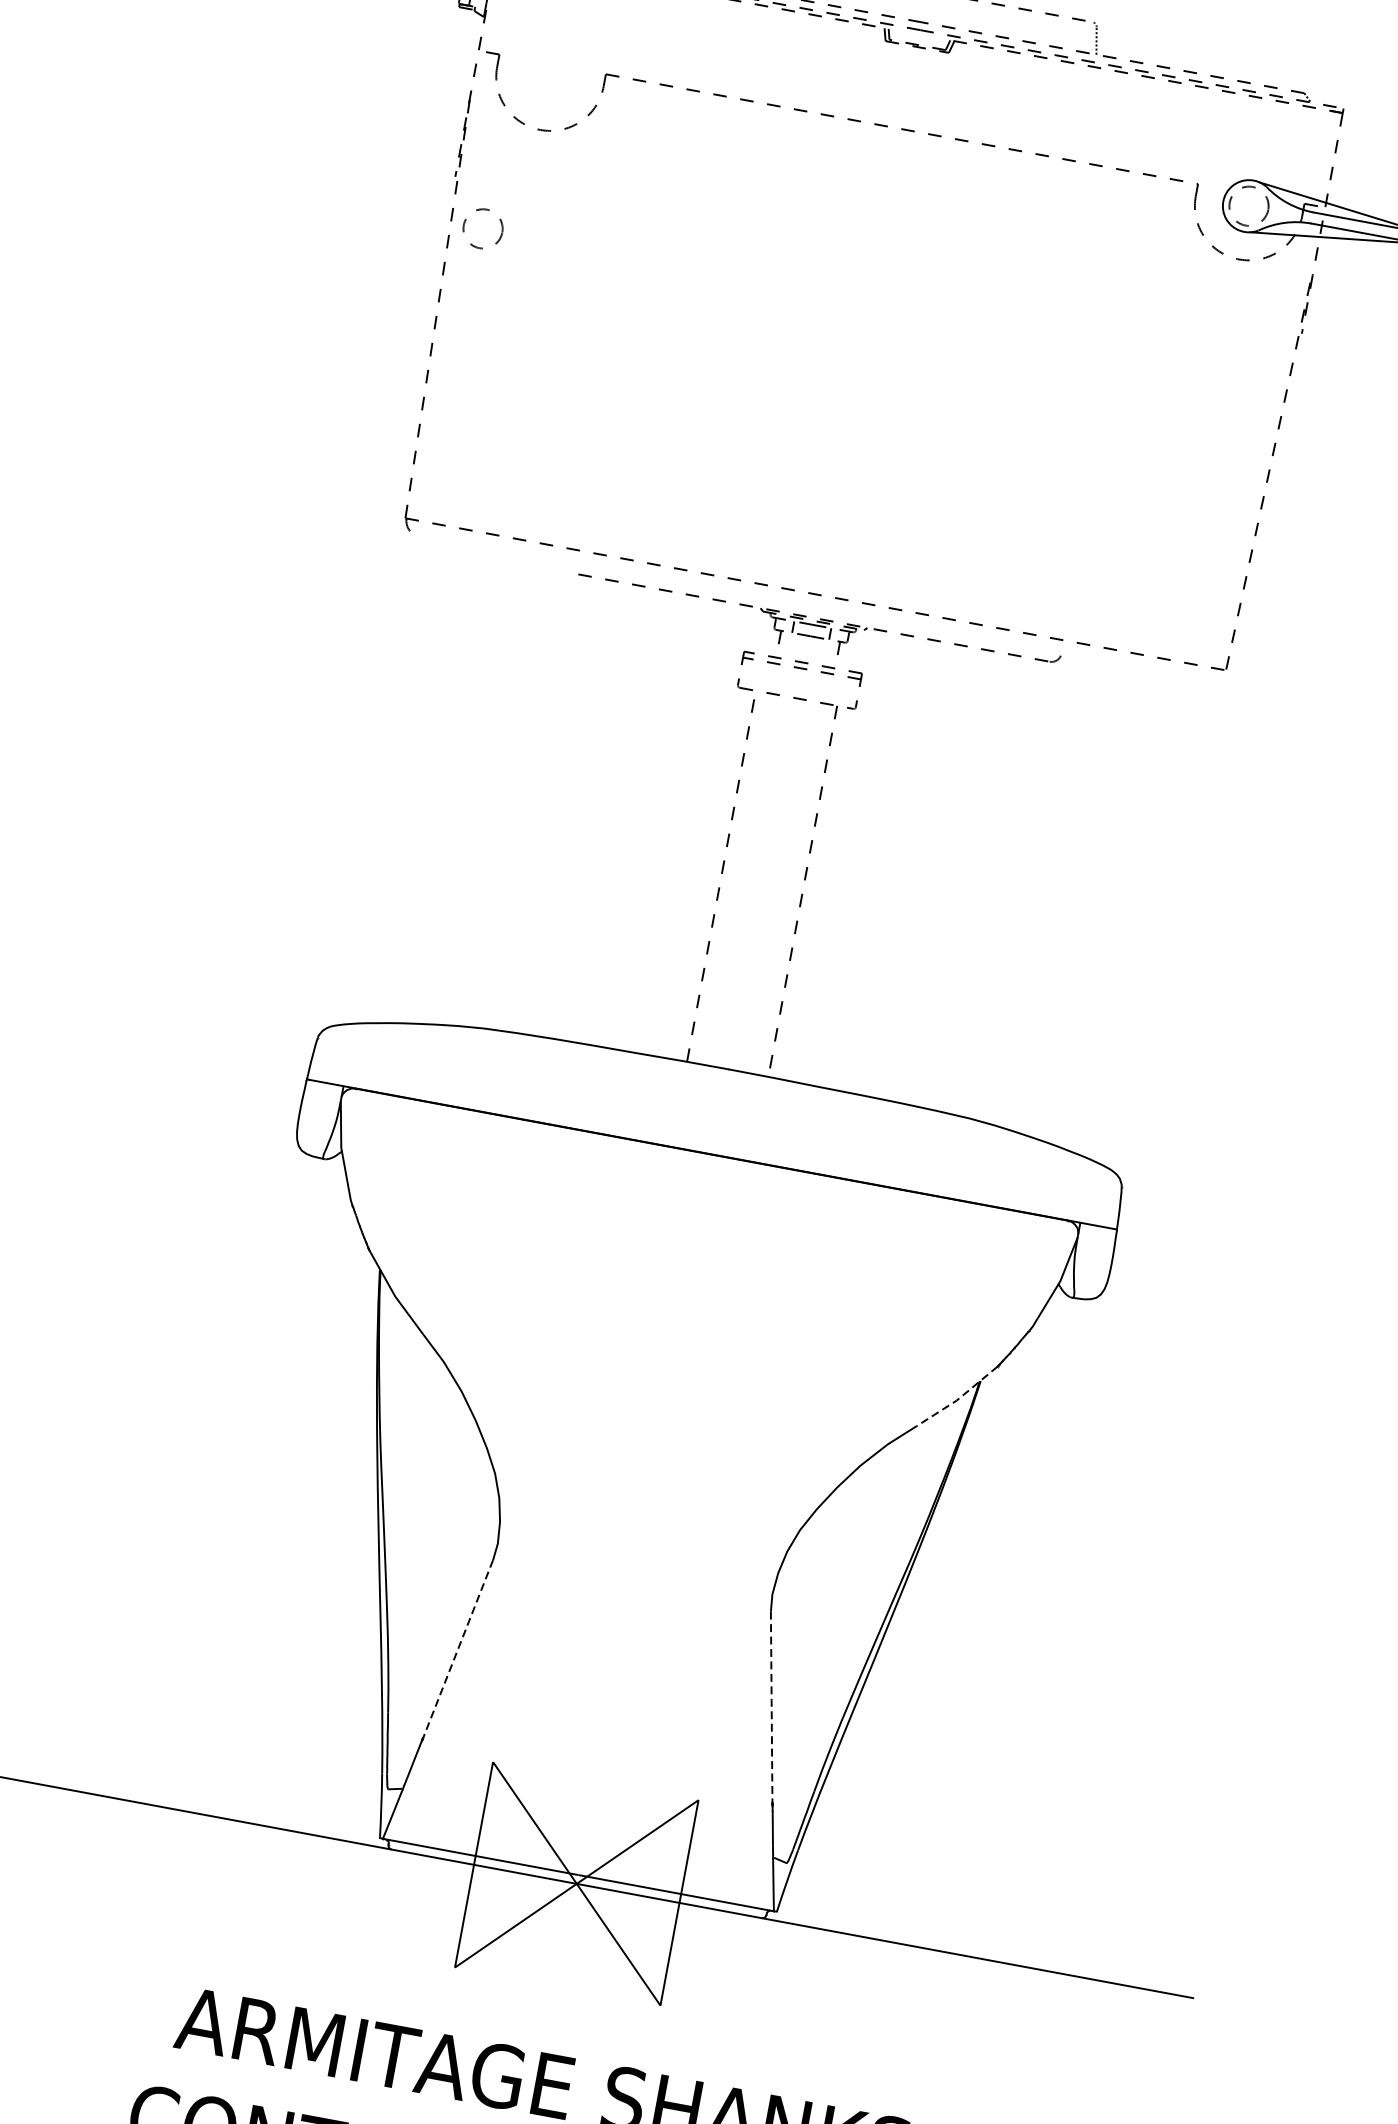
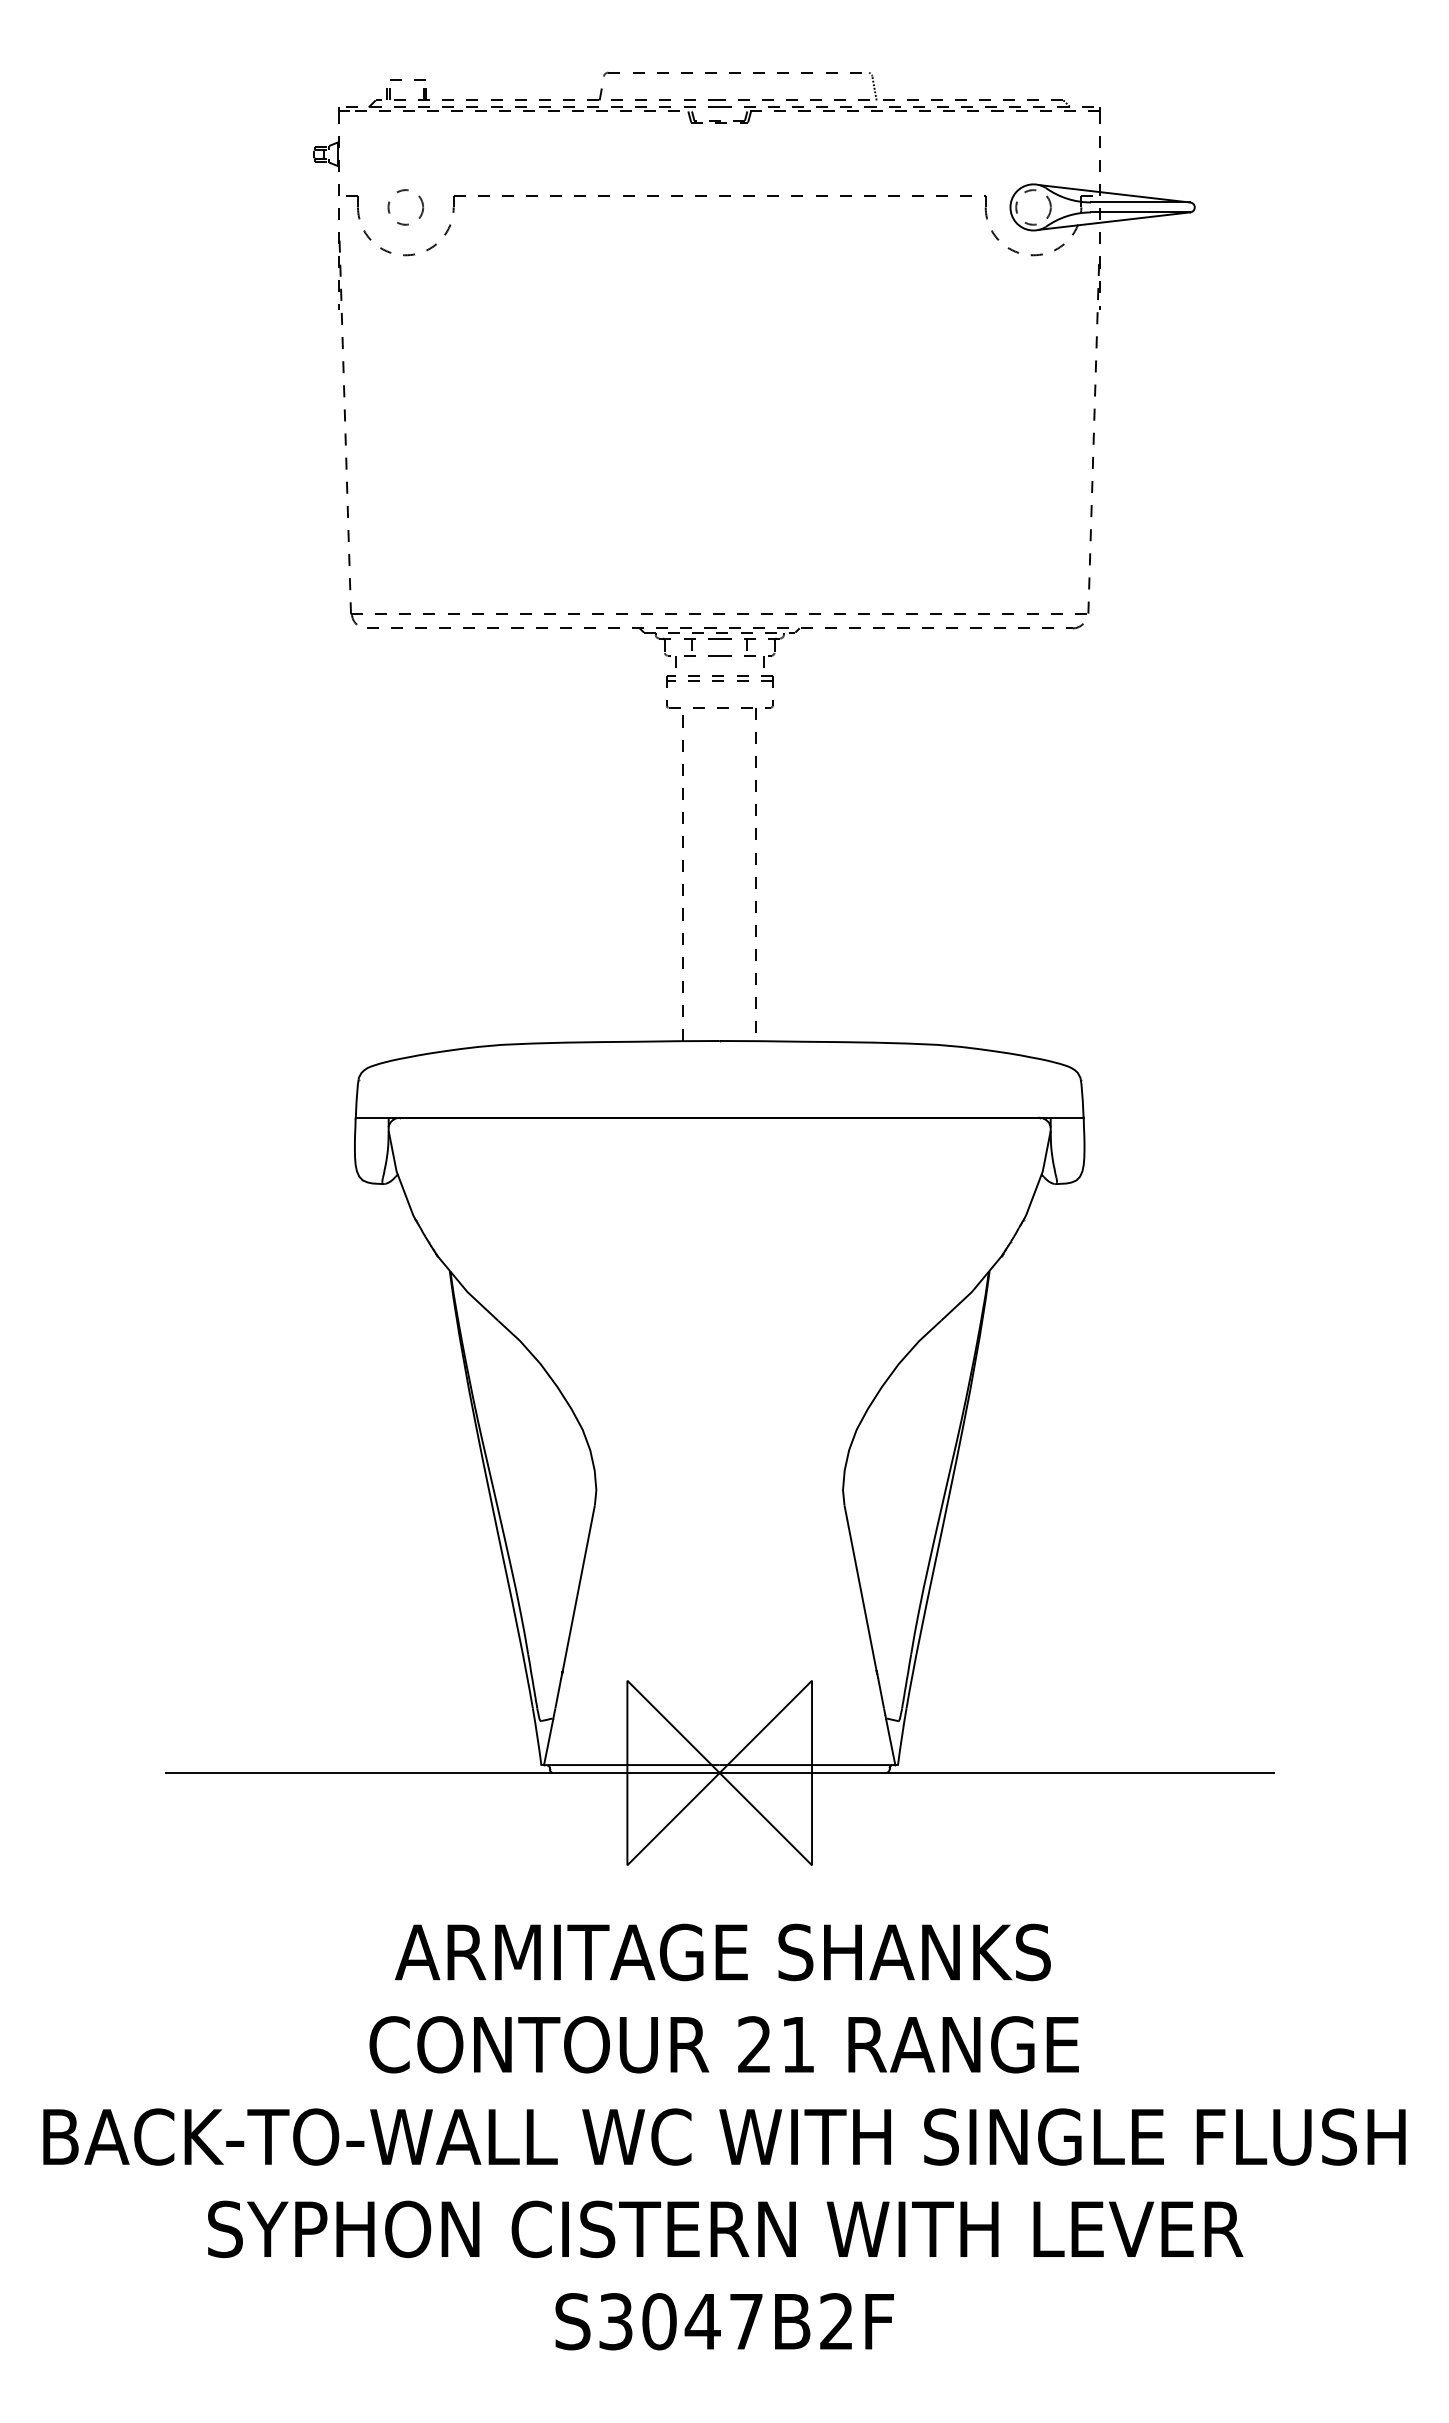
circle: (482, 228) -> (405, 207), moved
part: (815, 630) -> (725, 645), size x1.67
line: (958, 1399) -> (973, 1290), dashed -> solid
line: (457, 1649) -> (578, 1588), dashed -> solid
line: (771, 1707) -> (860, 1588), dashed -> solid

